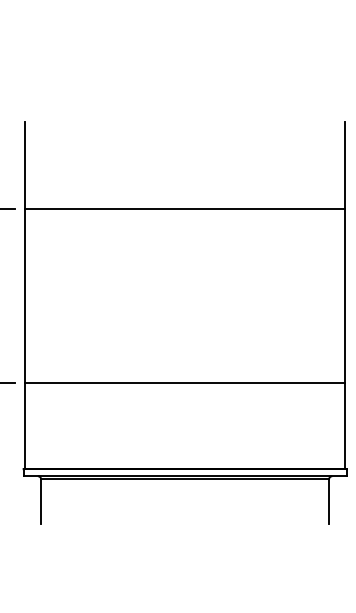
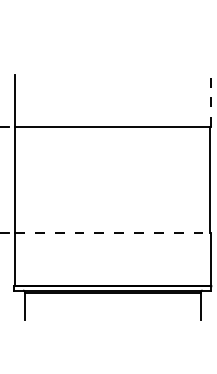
line: (345, 164) -> (210, 100), solid -> dashed
line: (184, 382) -> (112, 233), solid -> dashed

